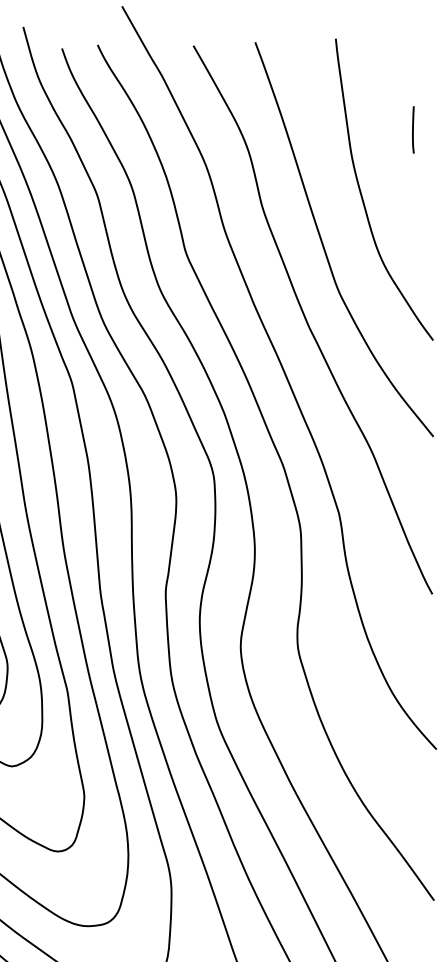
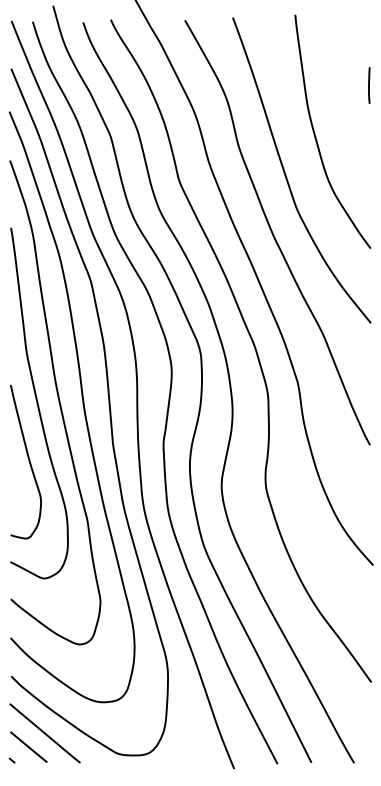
line: (413, 129) -> (369, 85), moved

